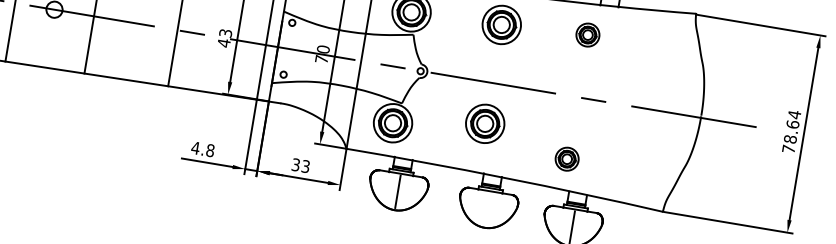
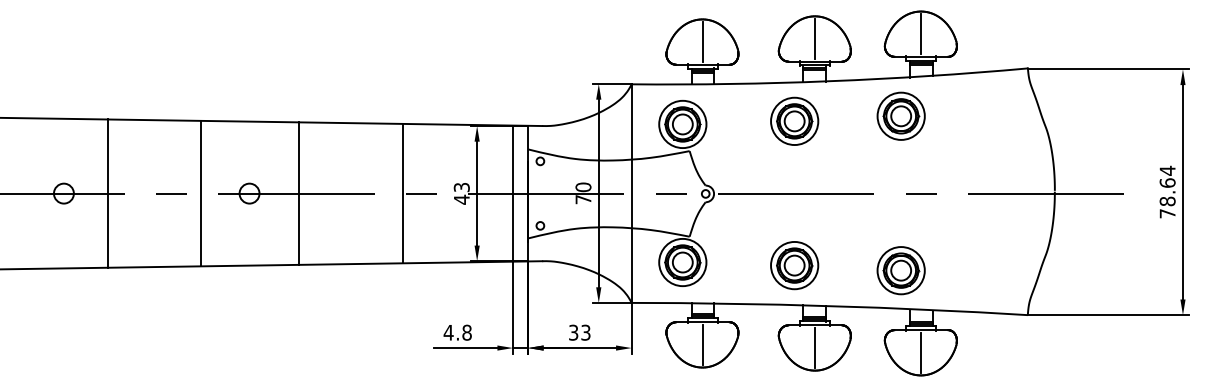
part: (587, 34) -> (900, 115), size x1.67
part: (485, 123) -> (794, 265), moved
part: (566, 158) -> (900, 270), size x1.67
line: (488, 209) -> (815, 347), added

